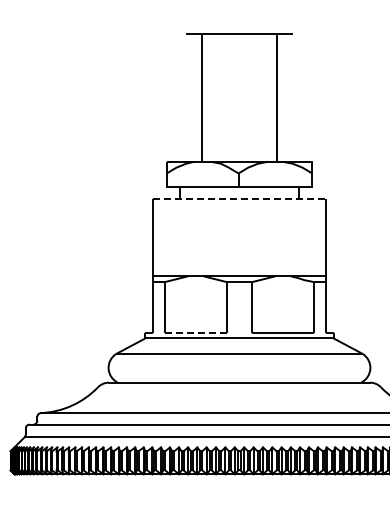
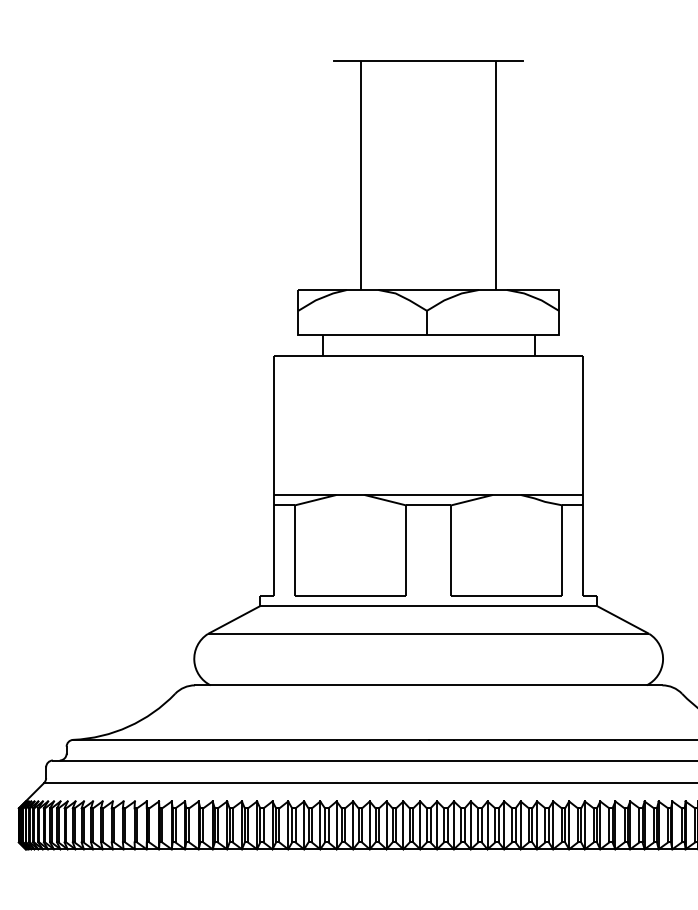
line: (239, 198) -> (428, 355), dashed -> solid
line: (196, 332) -> (351, 595), dashed -> solid

